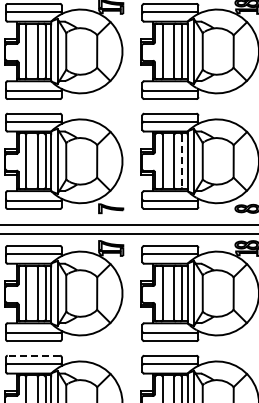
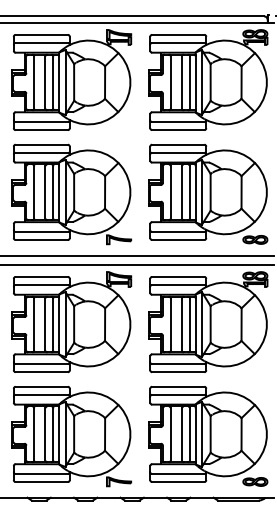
line: (181, 161) -> (189, 192), dashed -> solid
line: (33, 355) -> (41, 386), dashed -> solid

